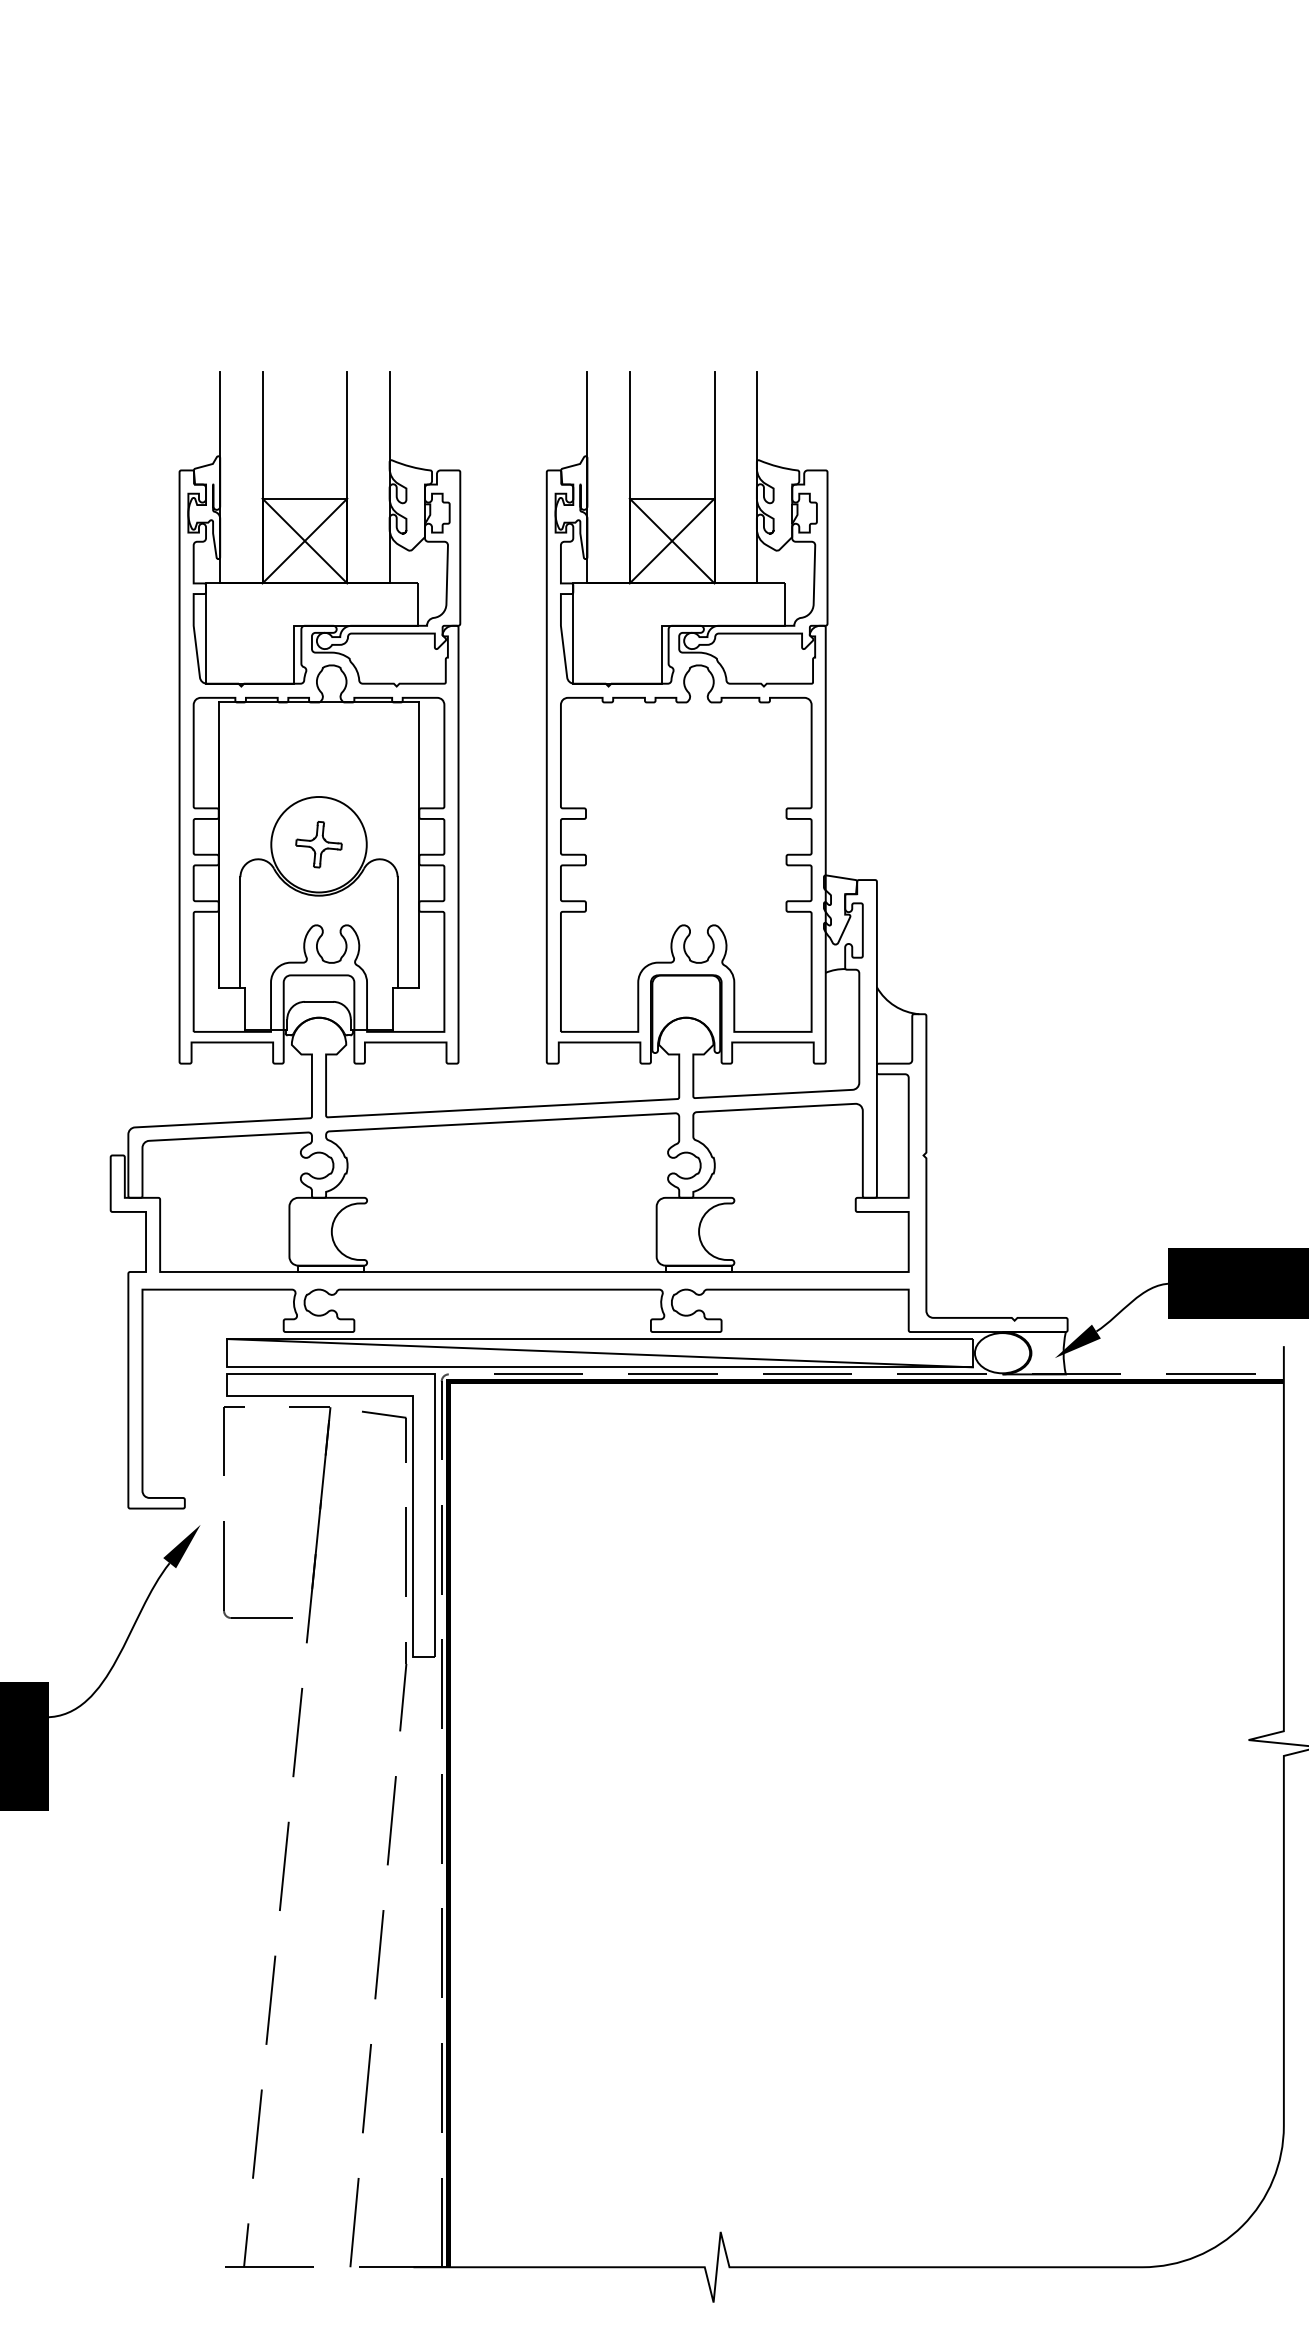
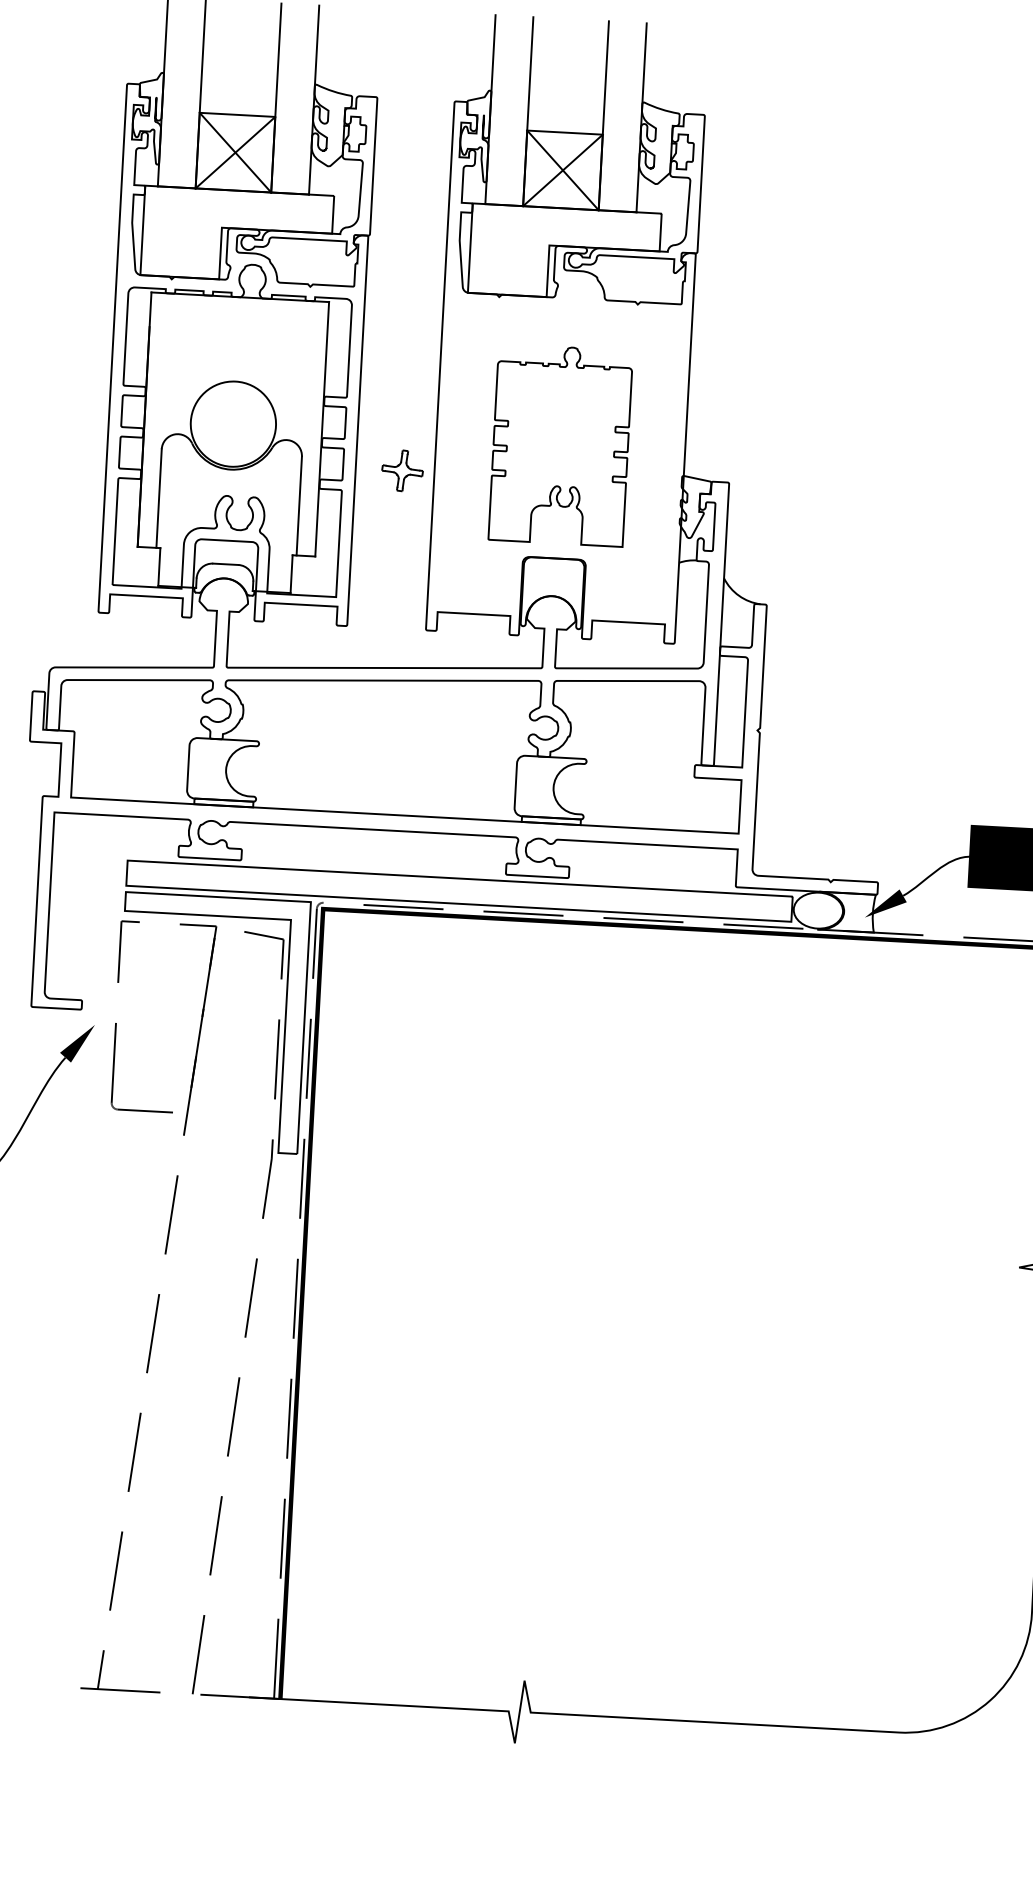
part: (318, 844) -> (402, 470), moved
part: (686, 848) -> (560, 445), size x0.6
line: (599, 1353) -> (458, 891), removed

